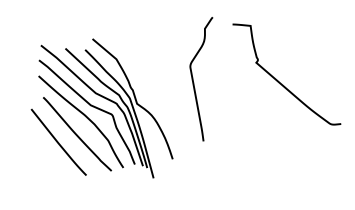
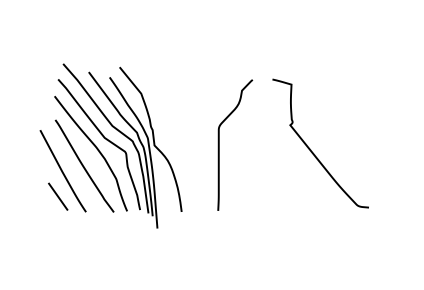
curve: (193, 81) -> (219, 144), moved
line: (58, 165) -> (58, 196), added

